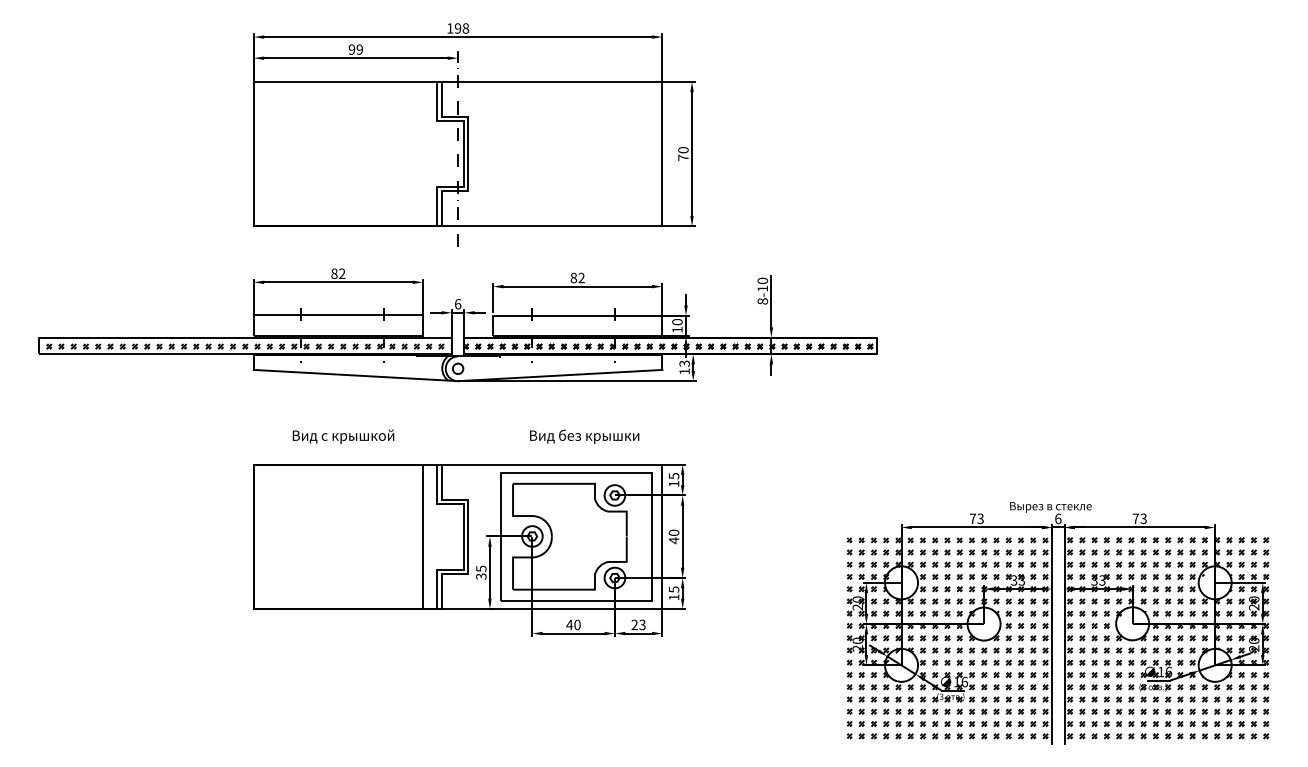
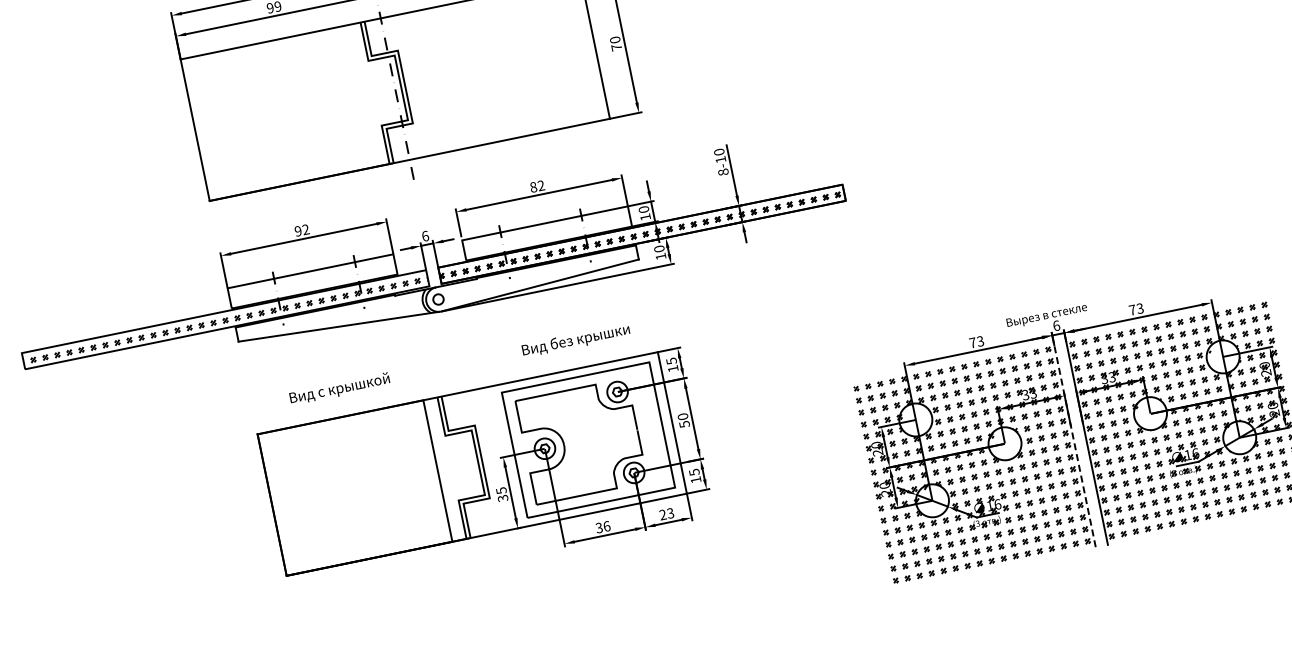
text: (334, 273) -> (298, 230), 82 -> 92
text: (684, 363) -> (659, 248), 13 -> 10
text: (674, 540) -> (684, 424), 40 -> 50
text: (573, 624) -> (602, 526), 40 -> 36
line: (1052, 641) -> (1075, 447), solid -> dashed

